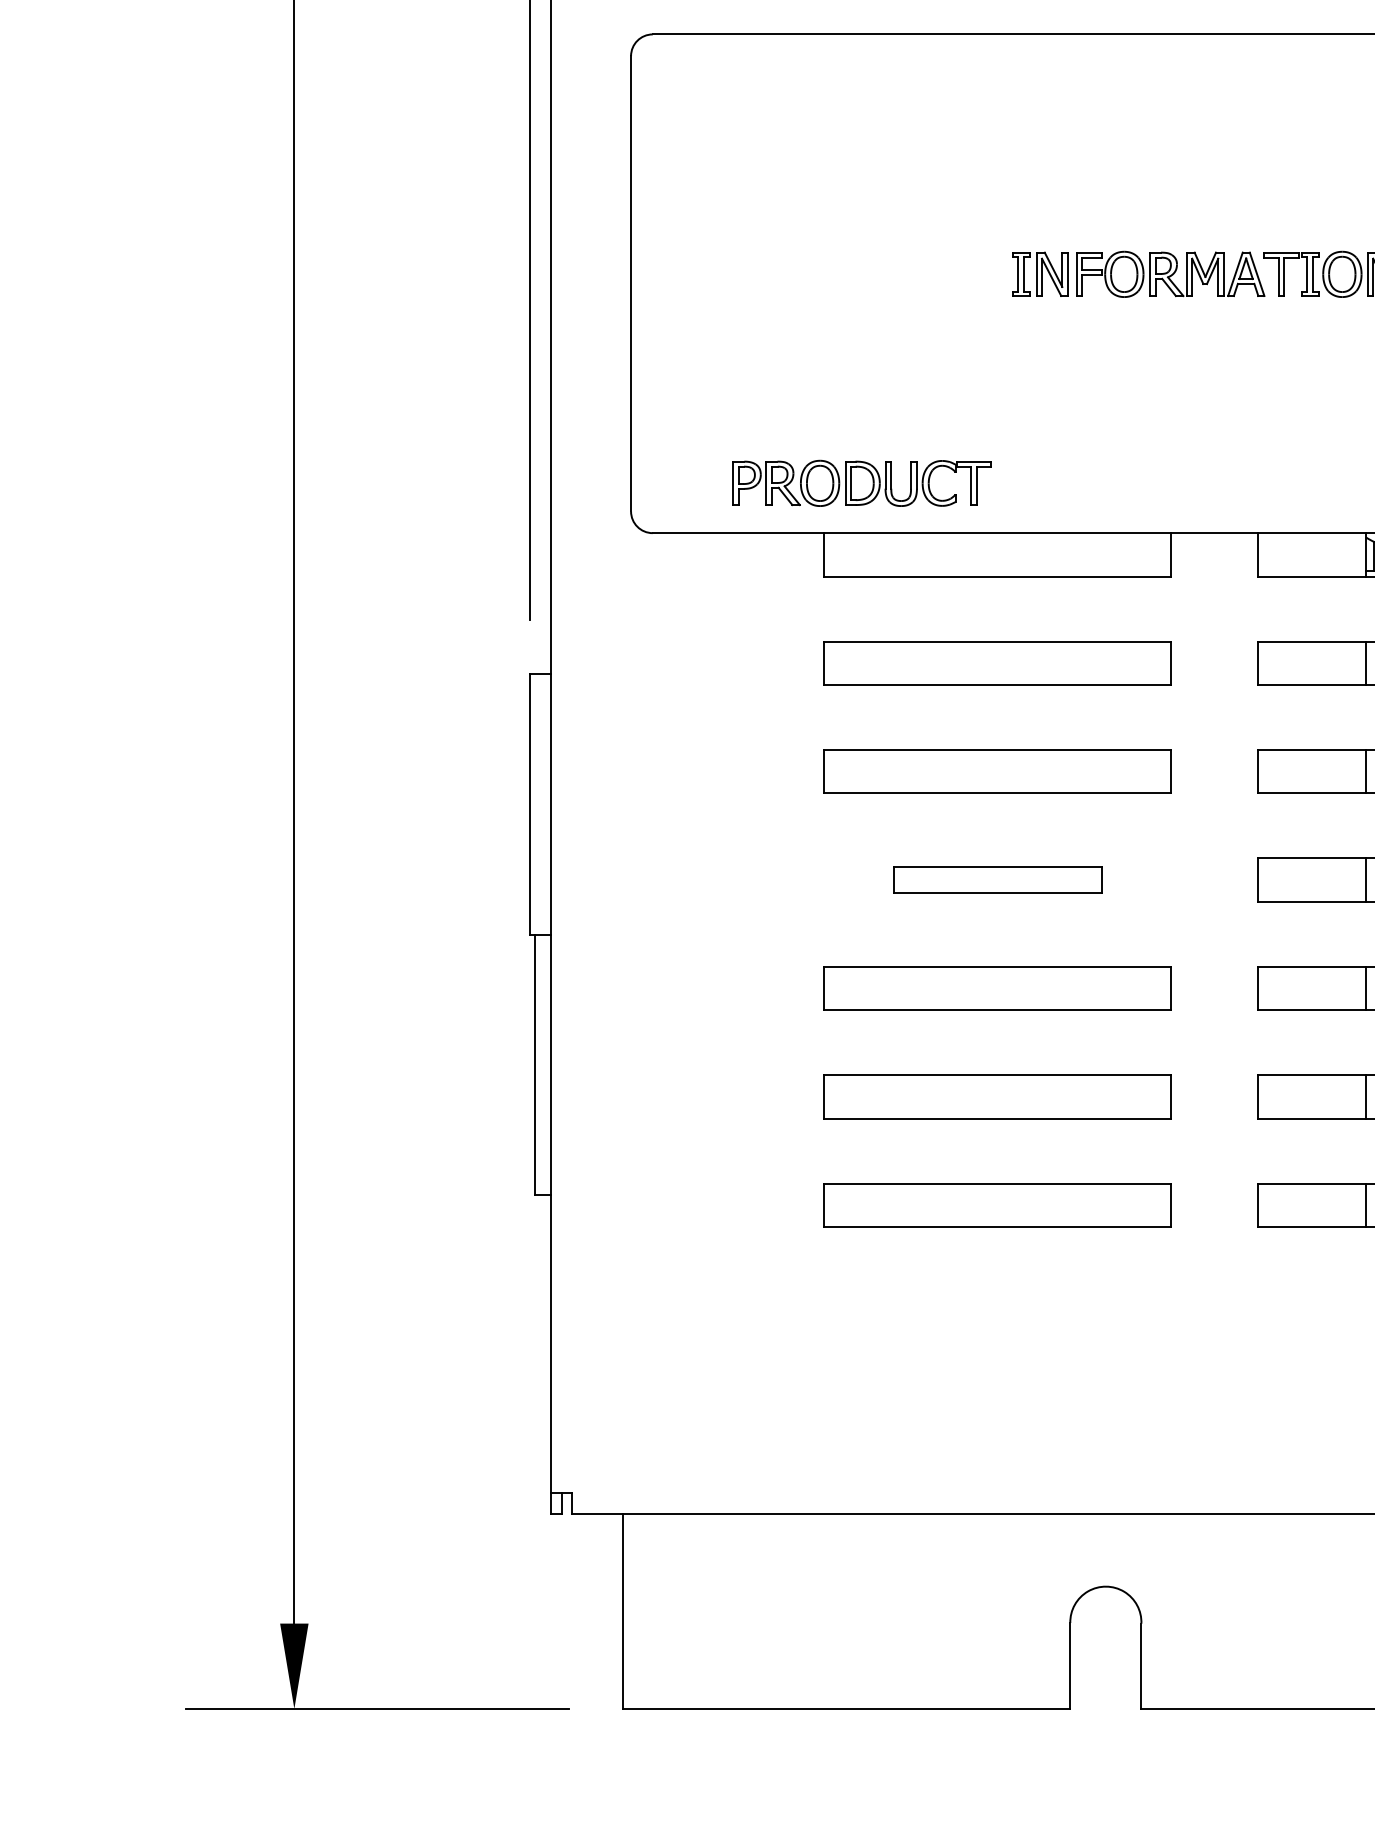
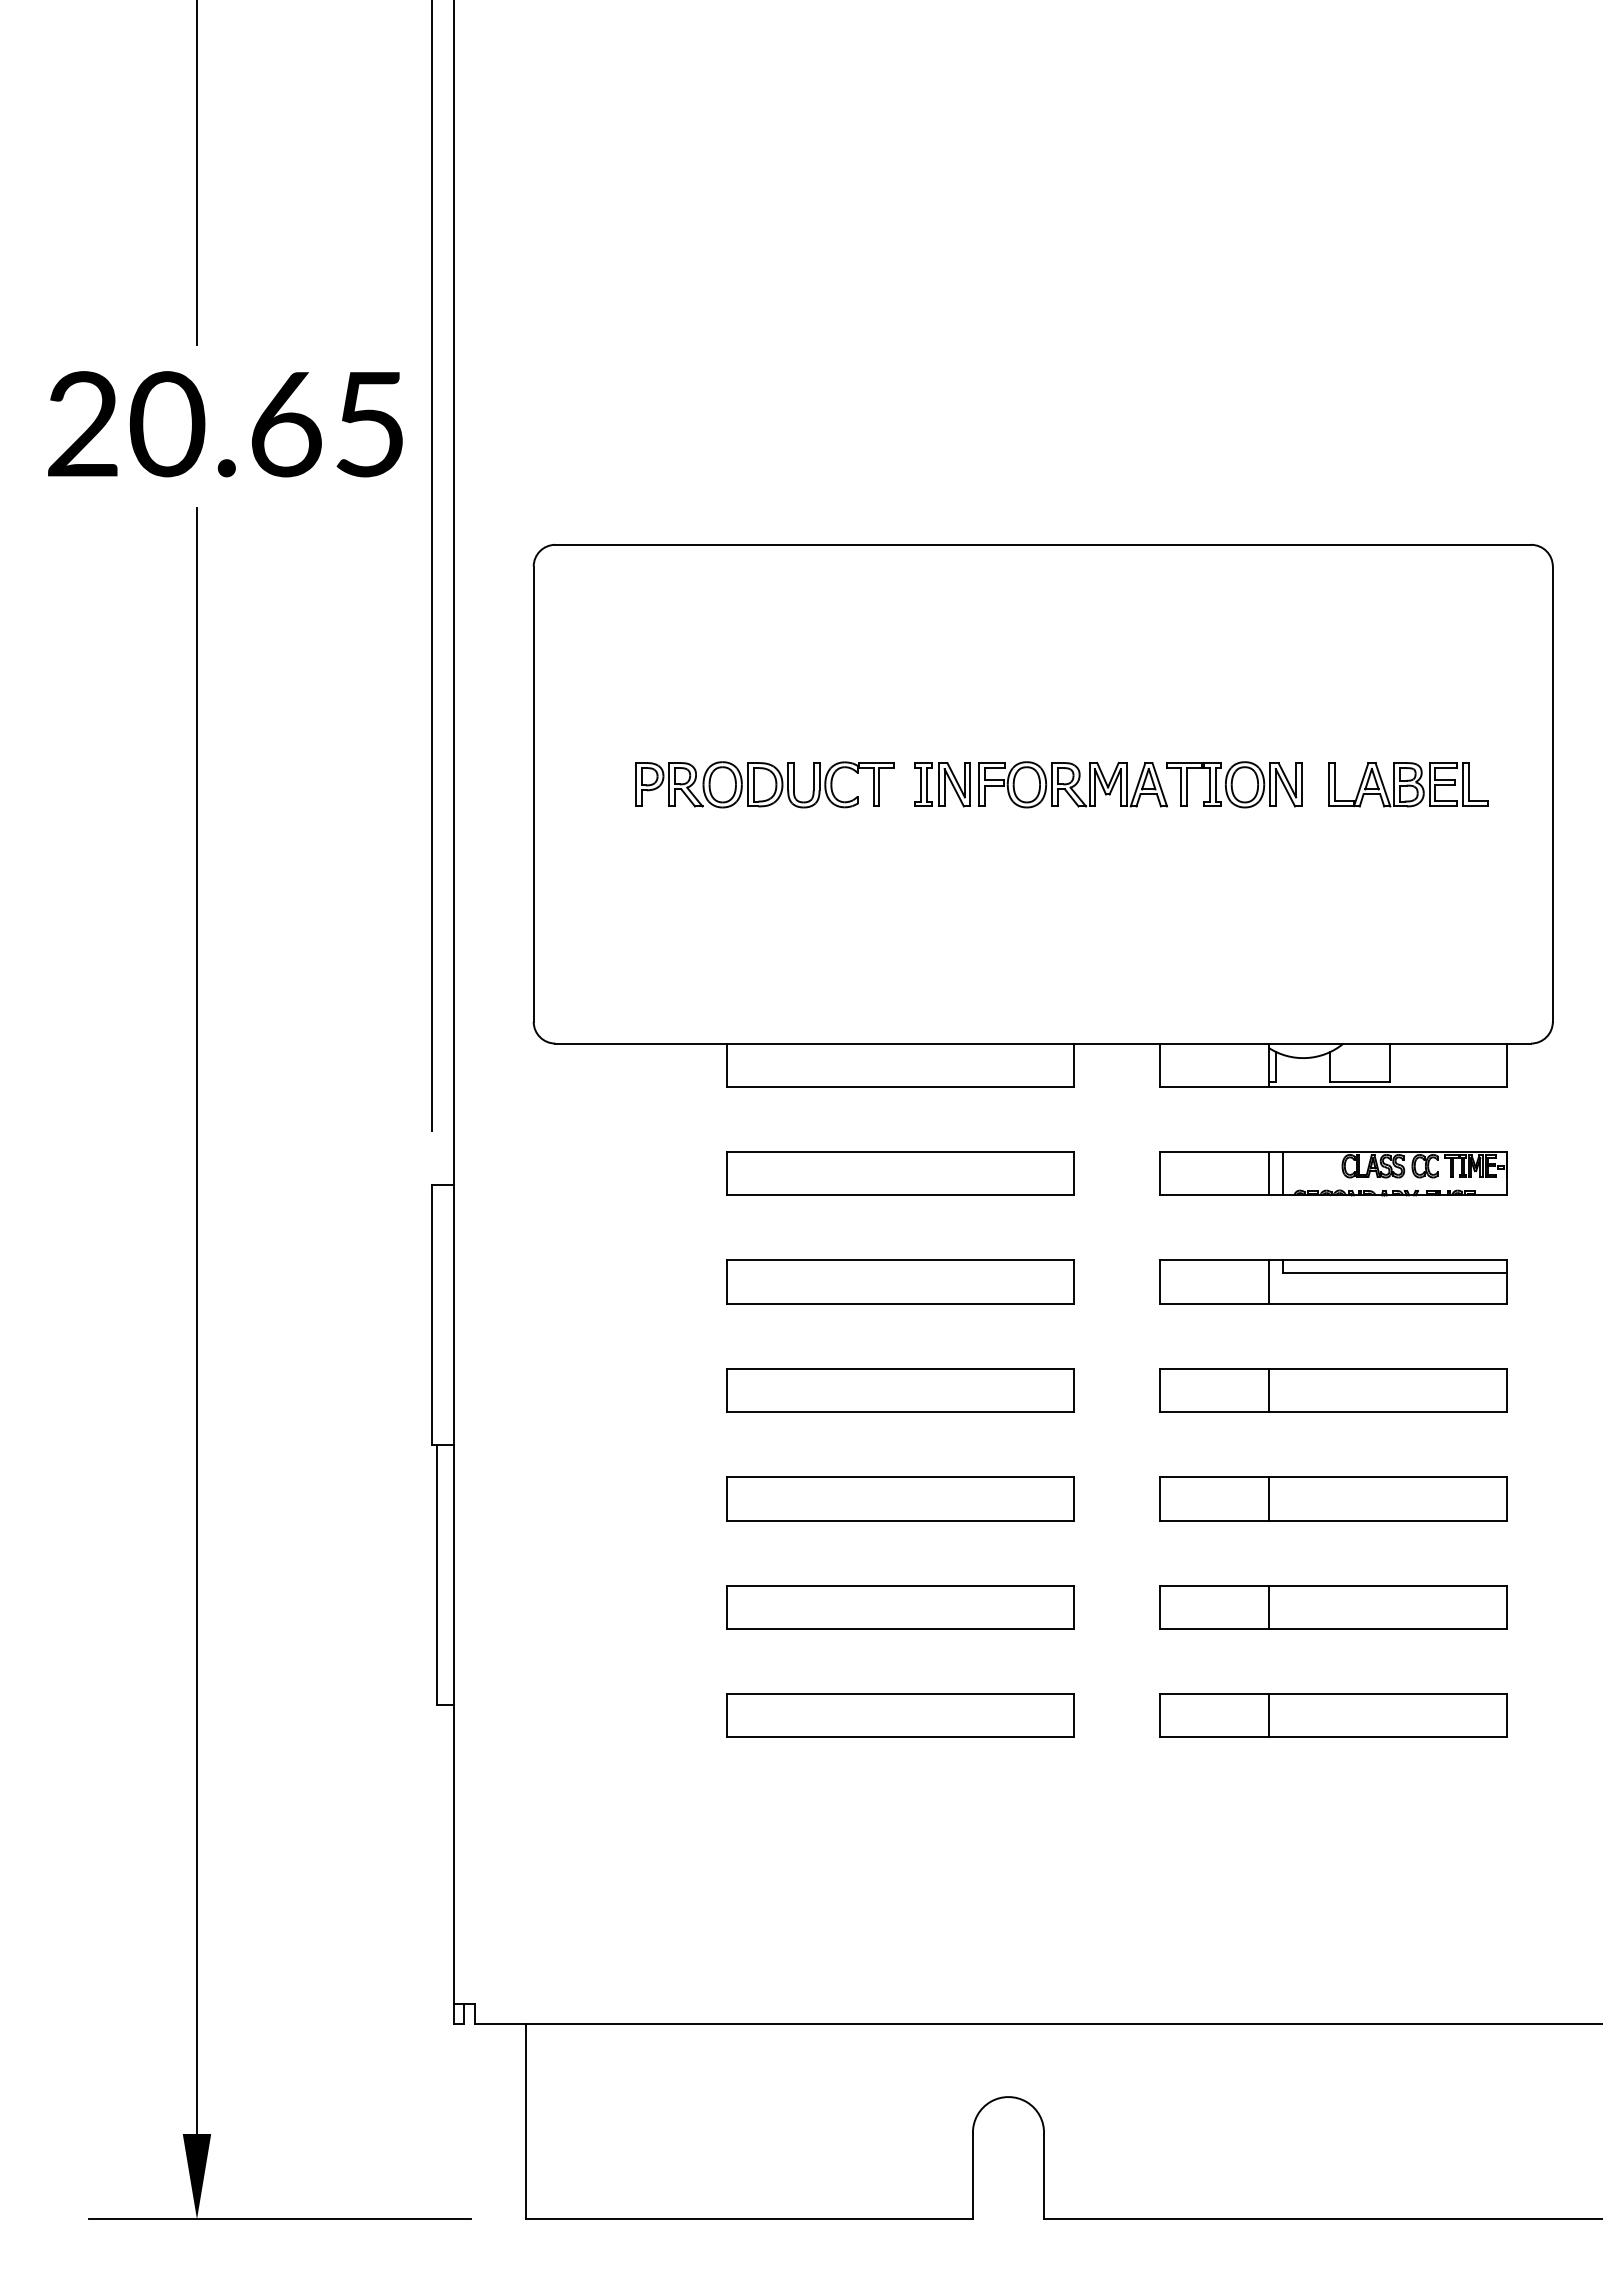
part: (861, 483) -> (764, 784), moved
part: (997, 880) -> (900, 1390), size x1.67

